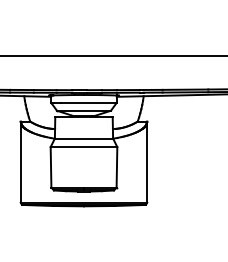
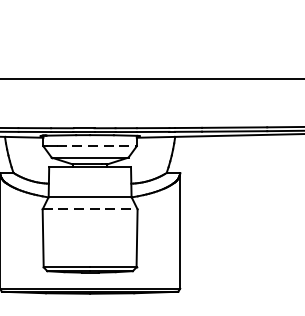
line: (89, 102) -> (97, 145), solid -> dashed
line: (84, 147) -> (90, 209), solid -> dashed

